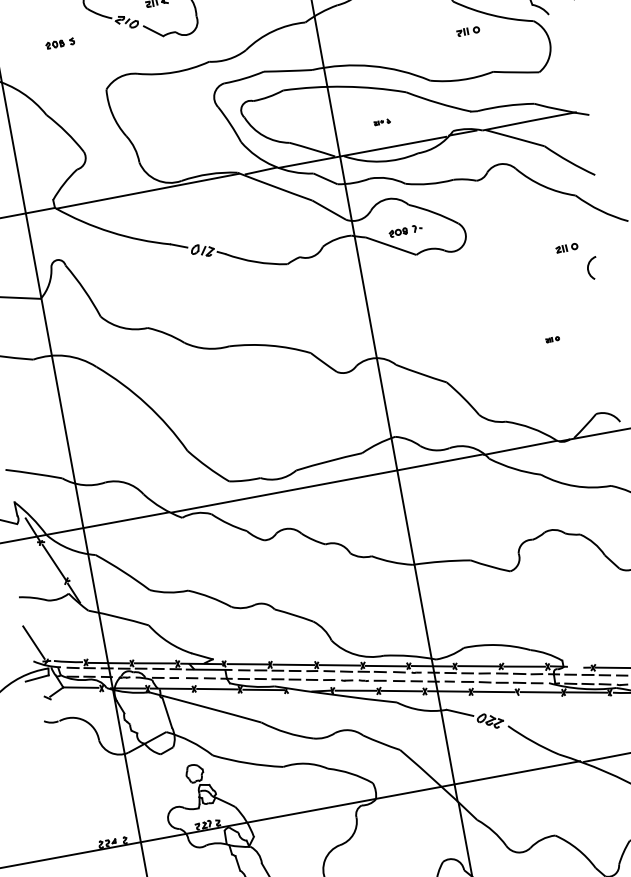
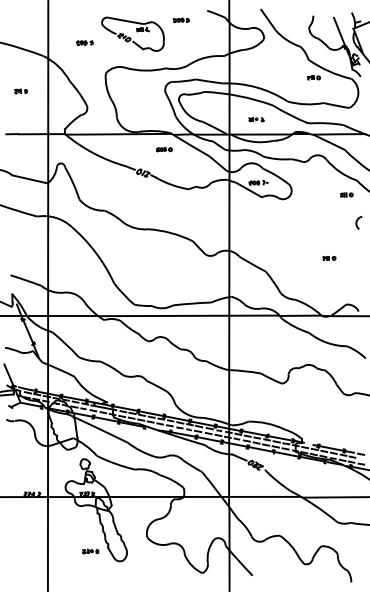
part: (382, 121) -> (256, 119), size x1.67
part: (232, 202) -> (164, 149), added
part: (566, 247) -> (346, 194), moved
part: (552, 339) -> (329, 258), size x1.67

